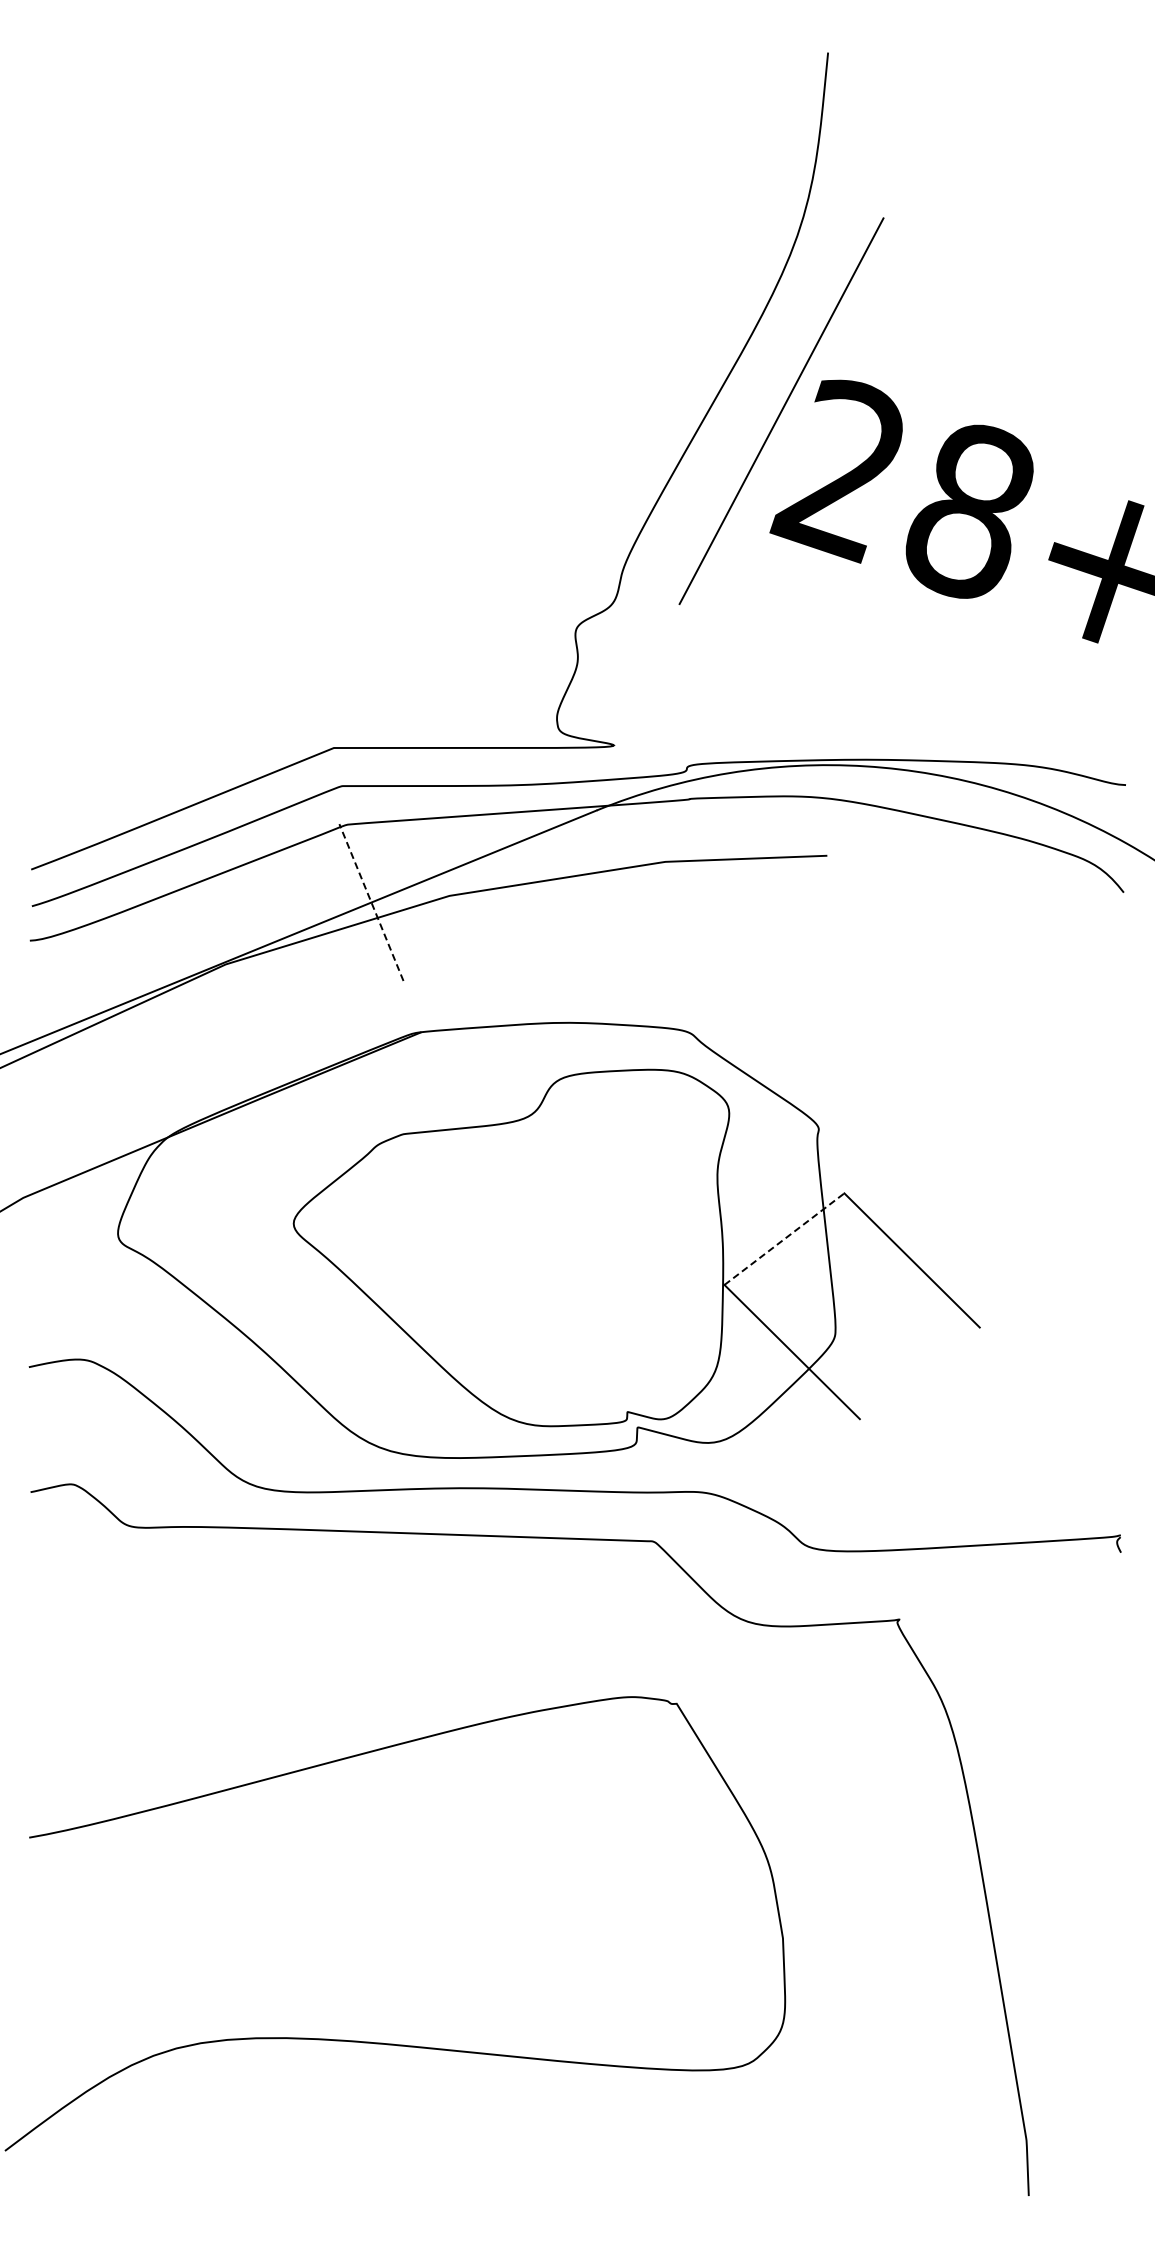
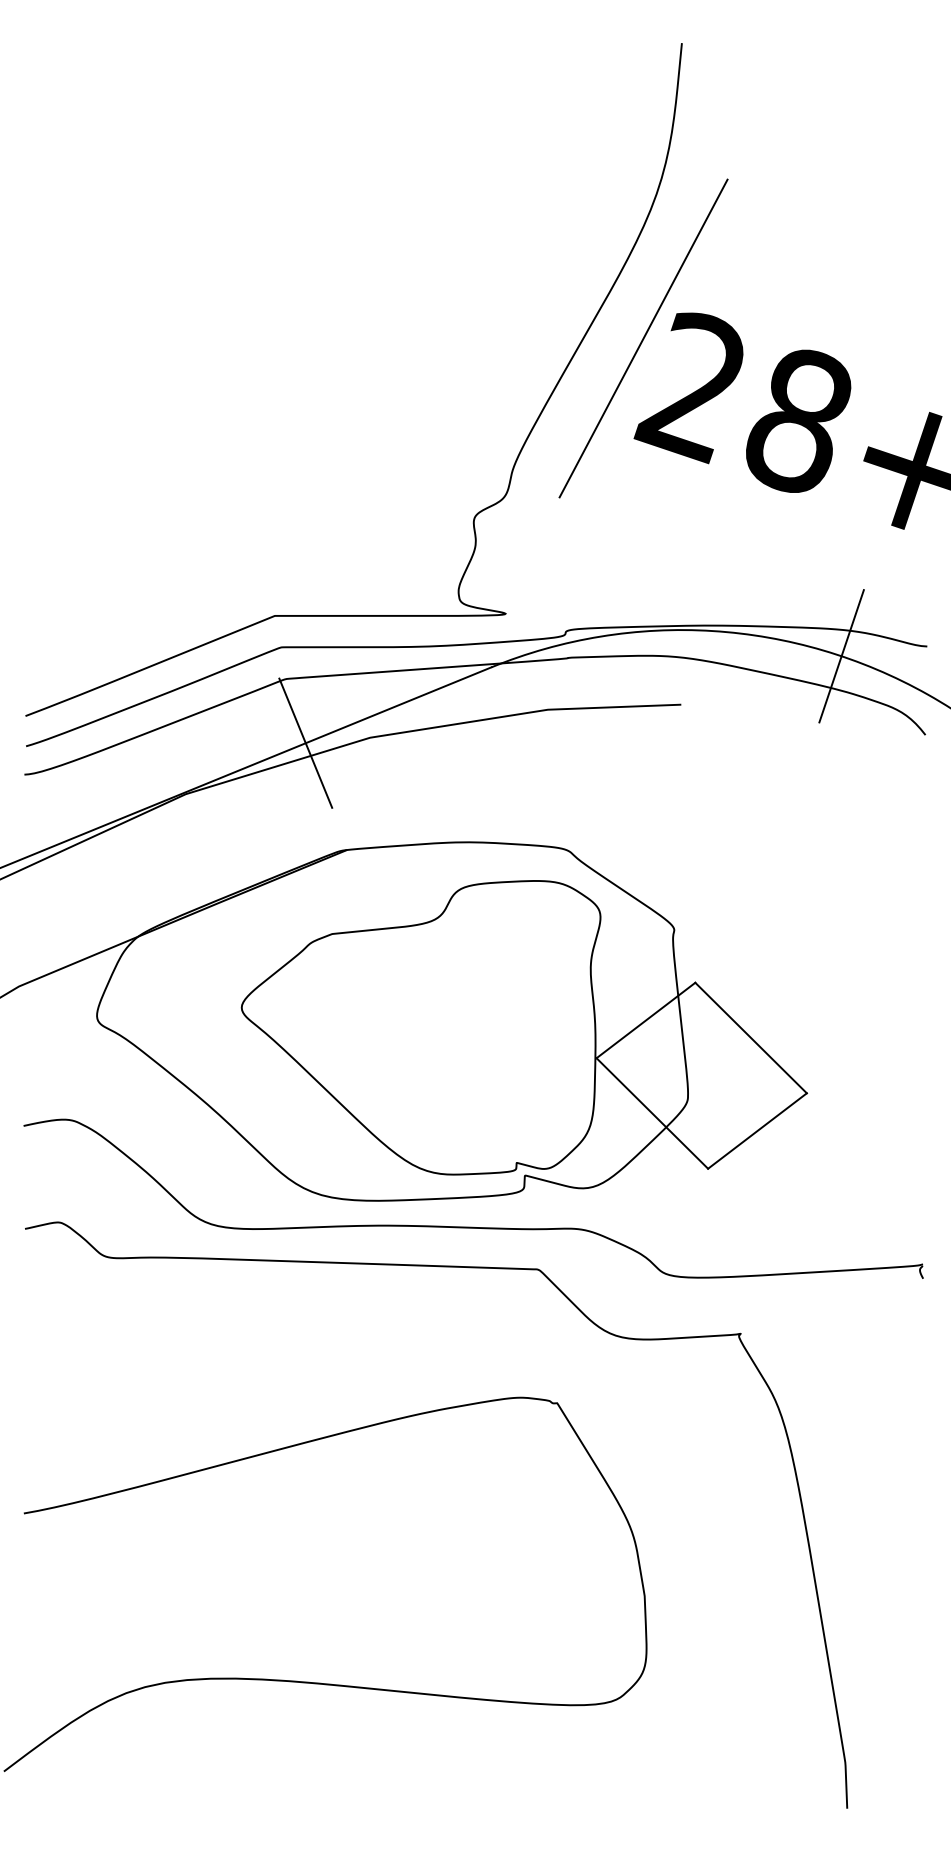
line: (1022, 796) -> (842, 655), added
line: (371, 902) -> (305, 743), dashed -> solid
line: (784, 1238) -> (646, 1019), dashed -> solid
line: (919, 1373) -> (757, 1131), added

